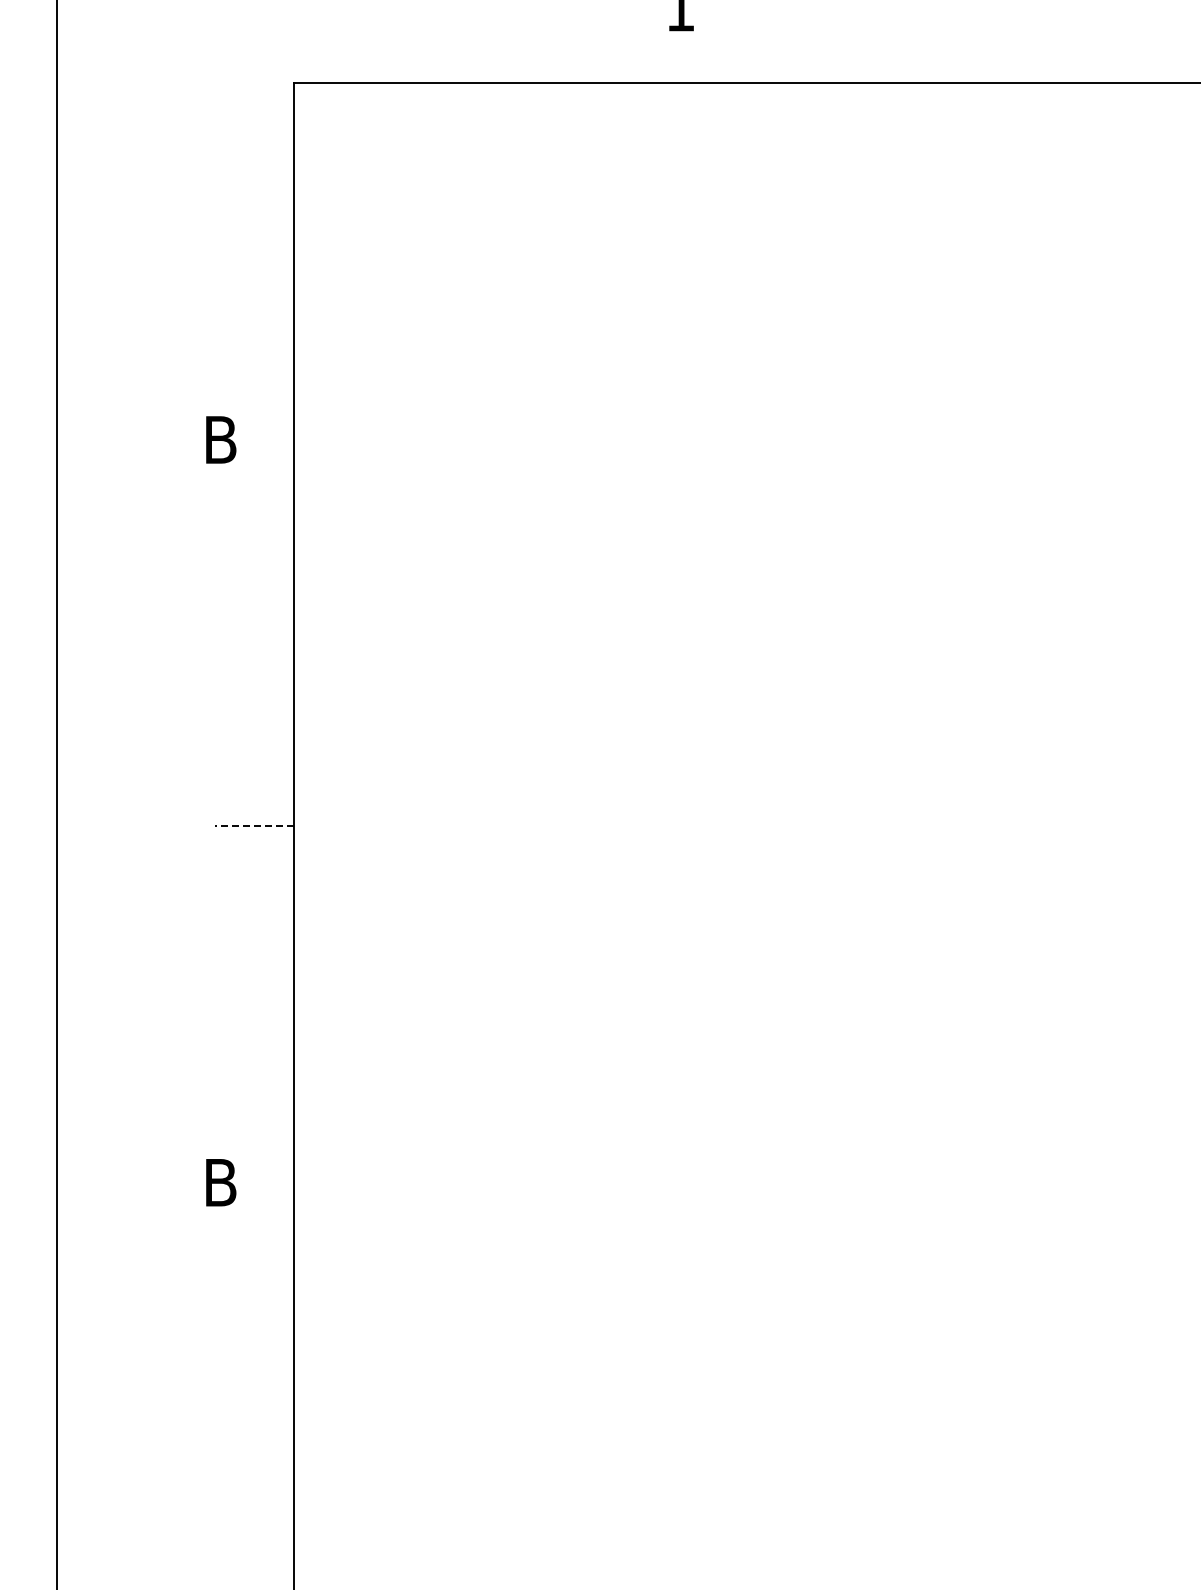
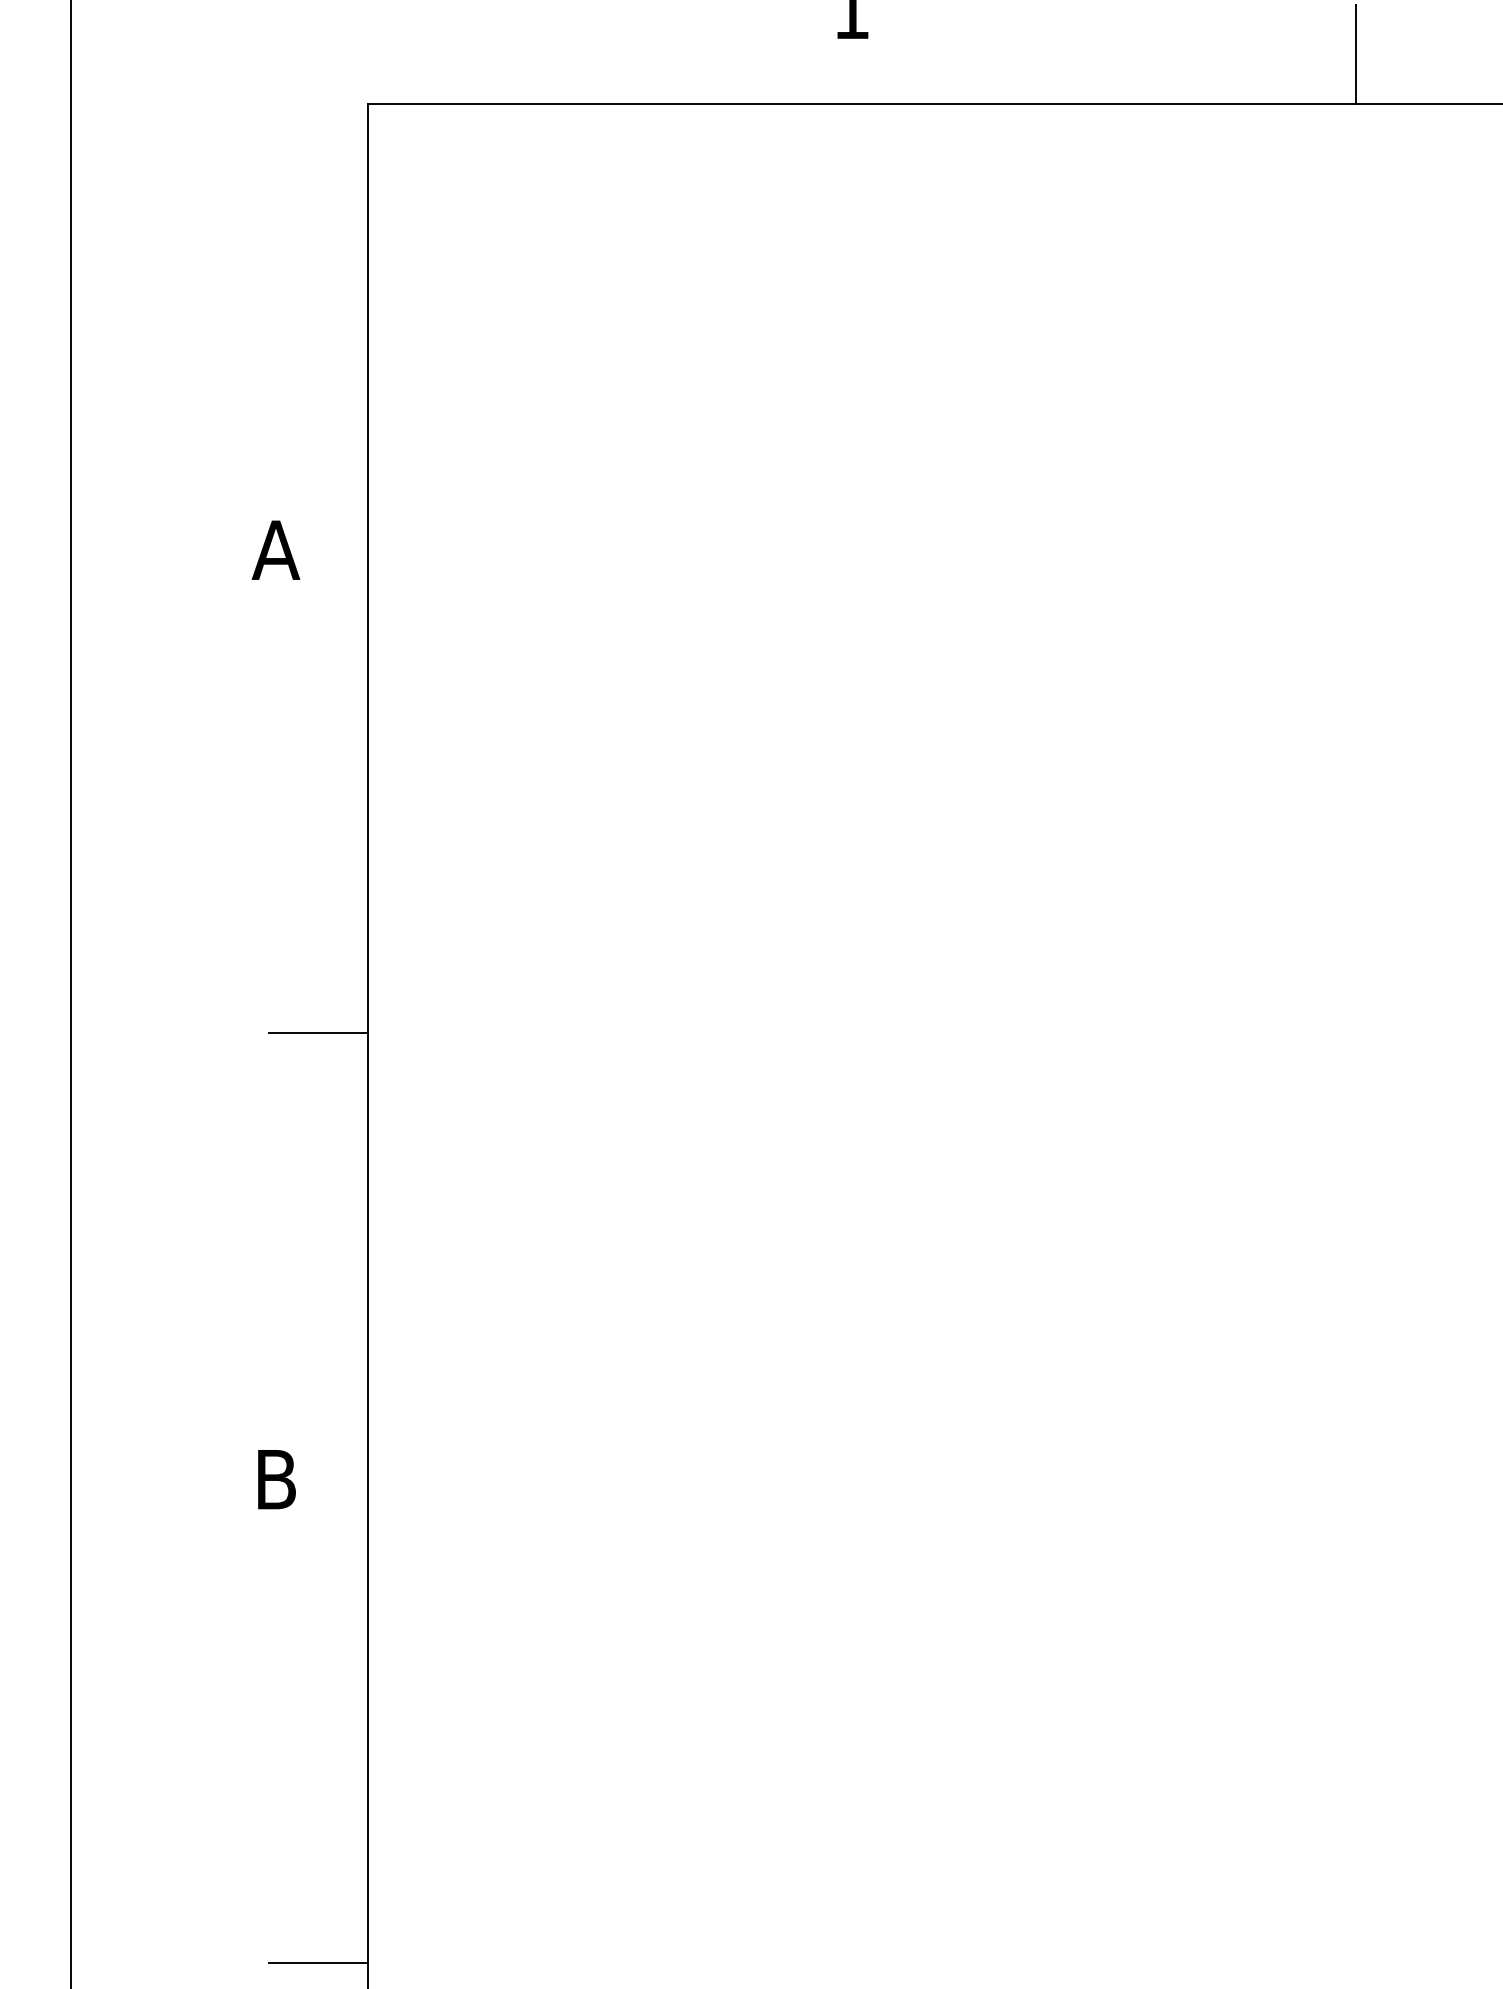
line: (1083, 43) -> (1355, 54), added
text: (220, 439) -> (276, 549), B -> A
line: (254, 826) -> (318, 1033), dashed -> solid
line: (253, 1568) -> (317, 1962), added

